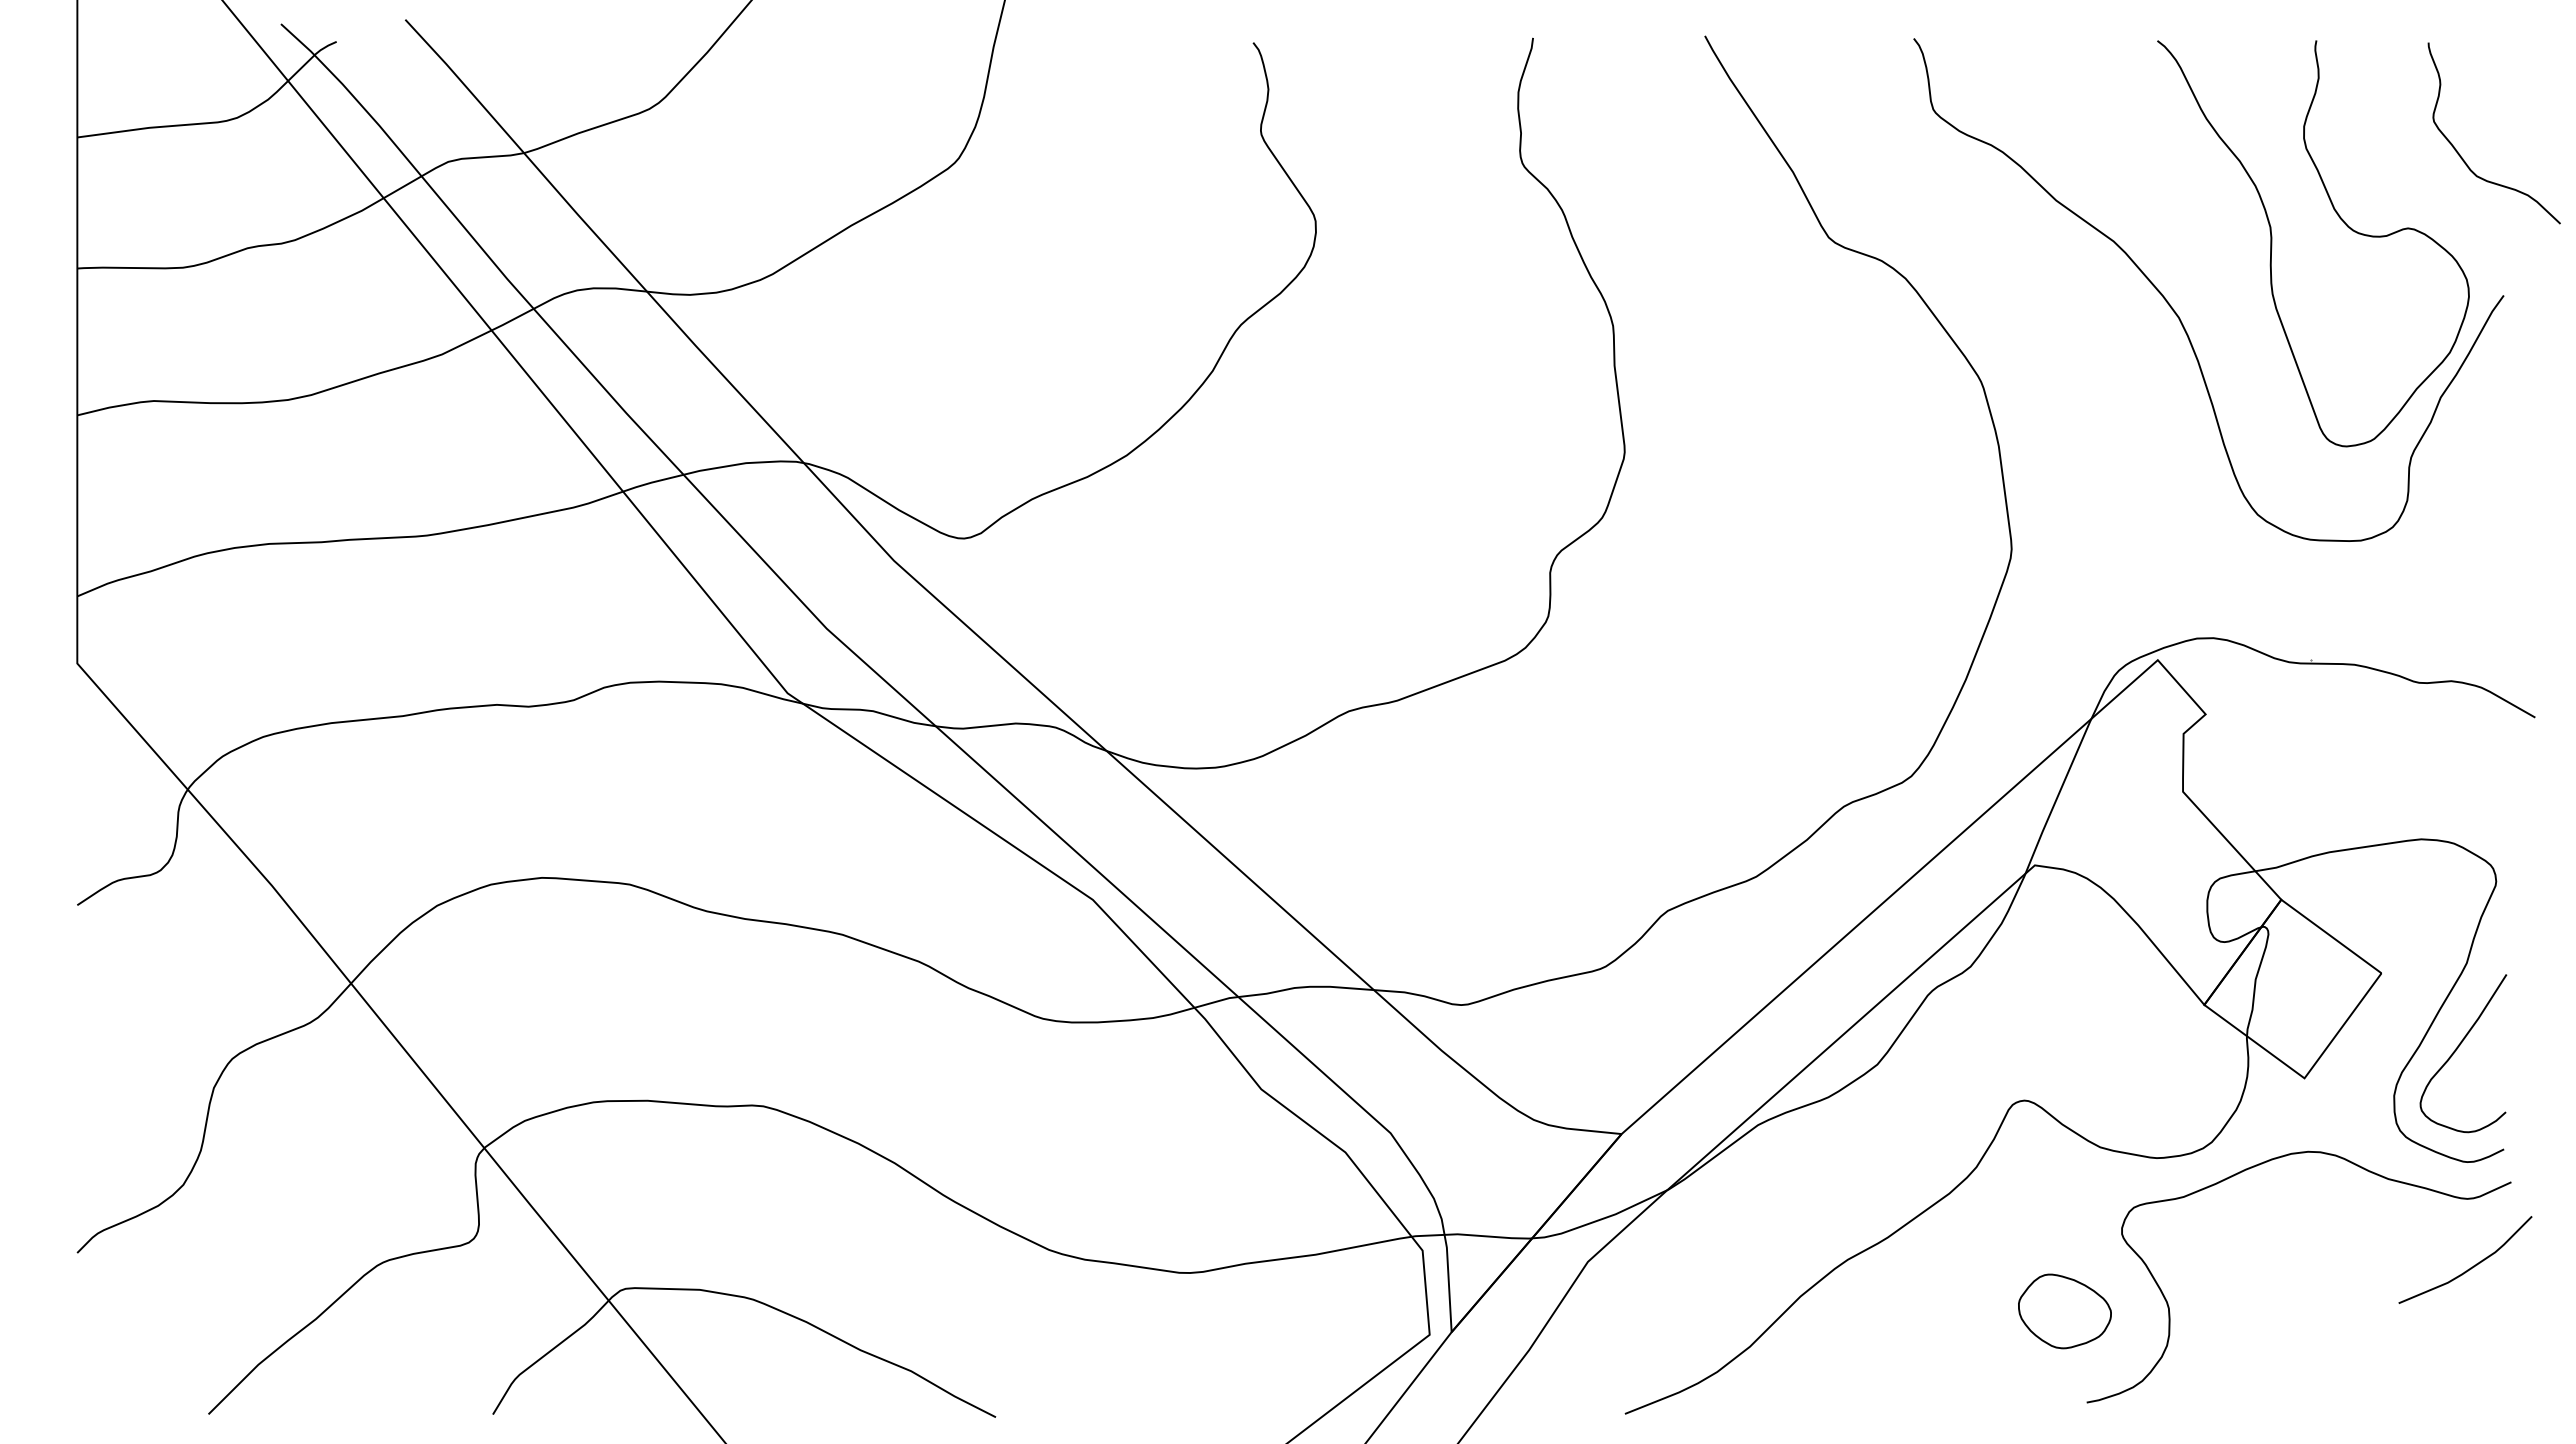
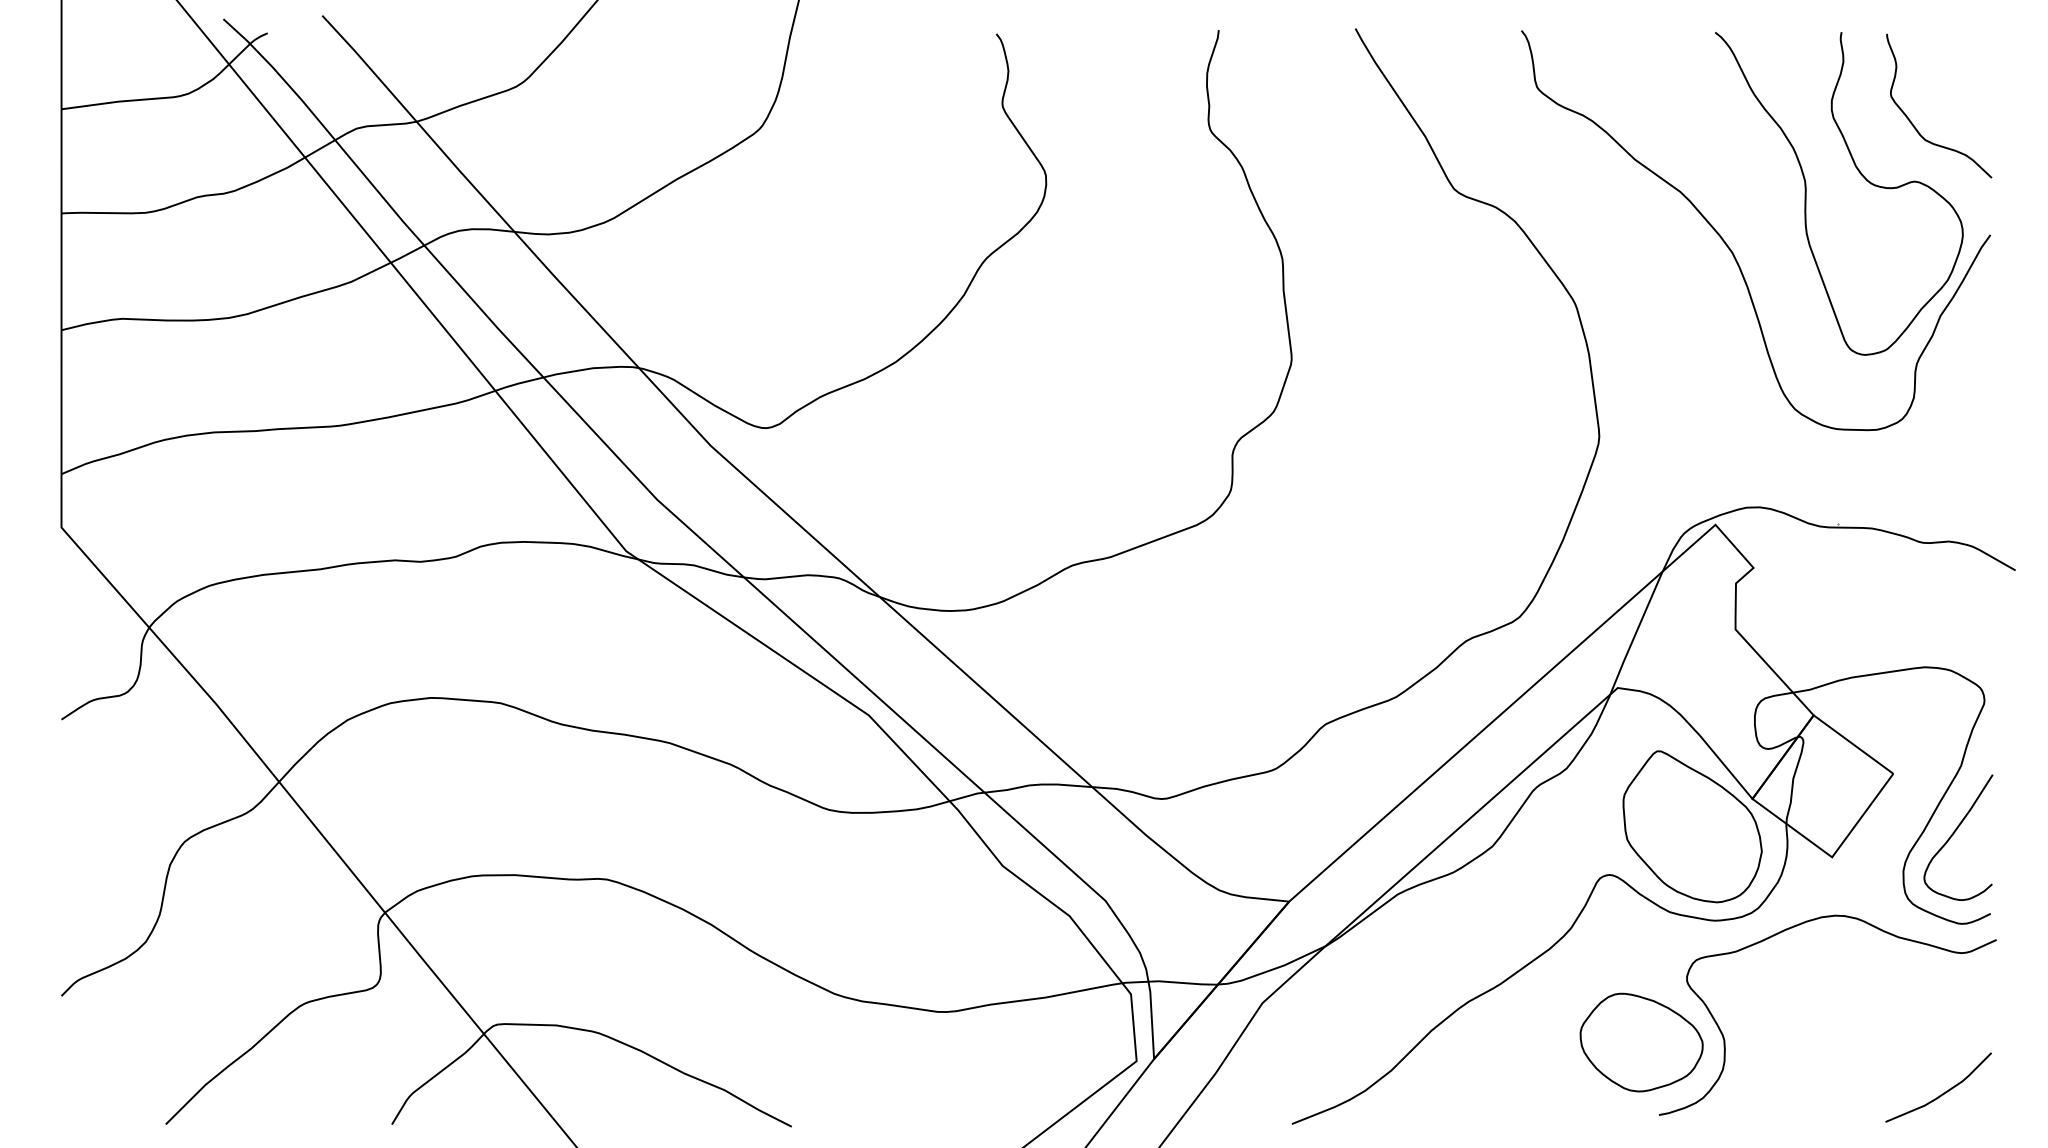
curve: (2463, 158) -> (1914, 126), moved
part: (2128, 1039) -> (1692, 826), added
curve: (2470, 1267) -> (1942, 1093), moved
part: (2064, 1311) -> (1641, 1042), size x1.67

